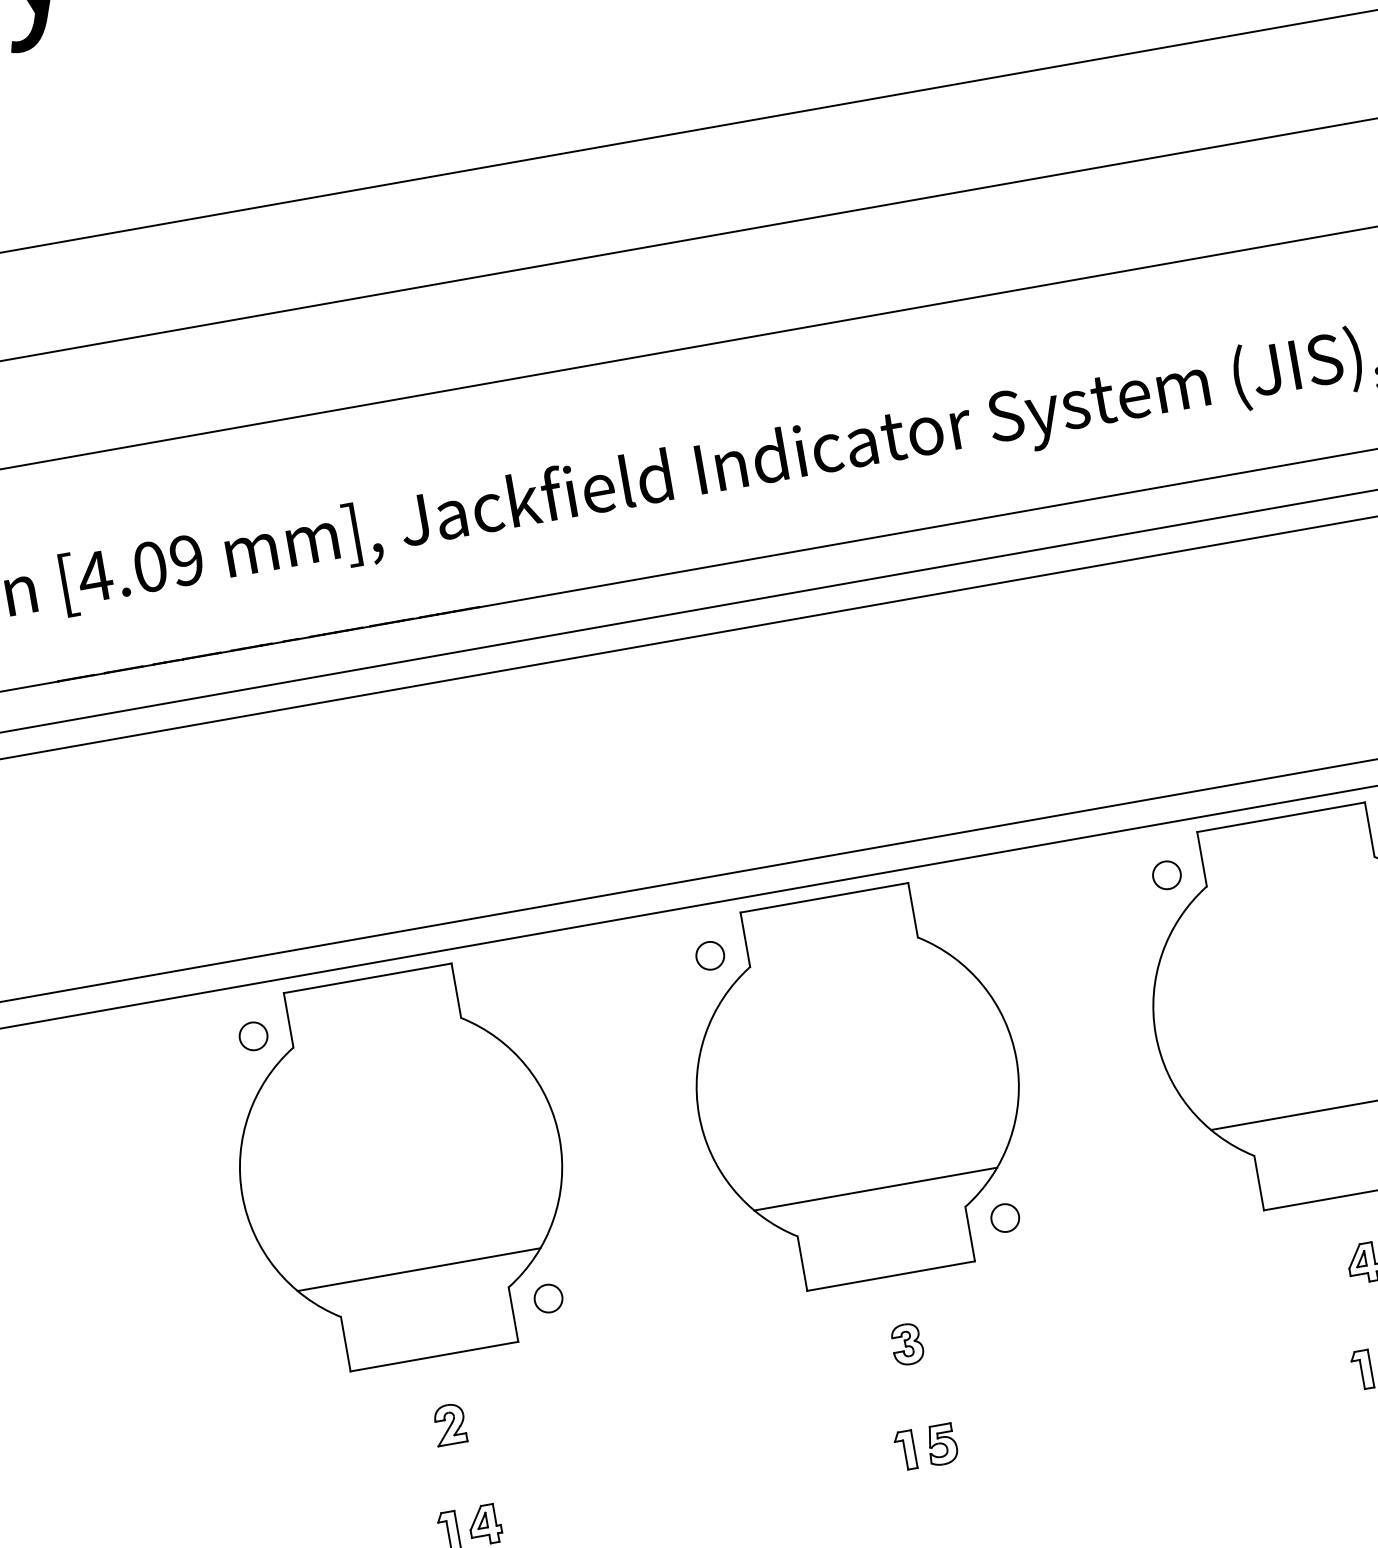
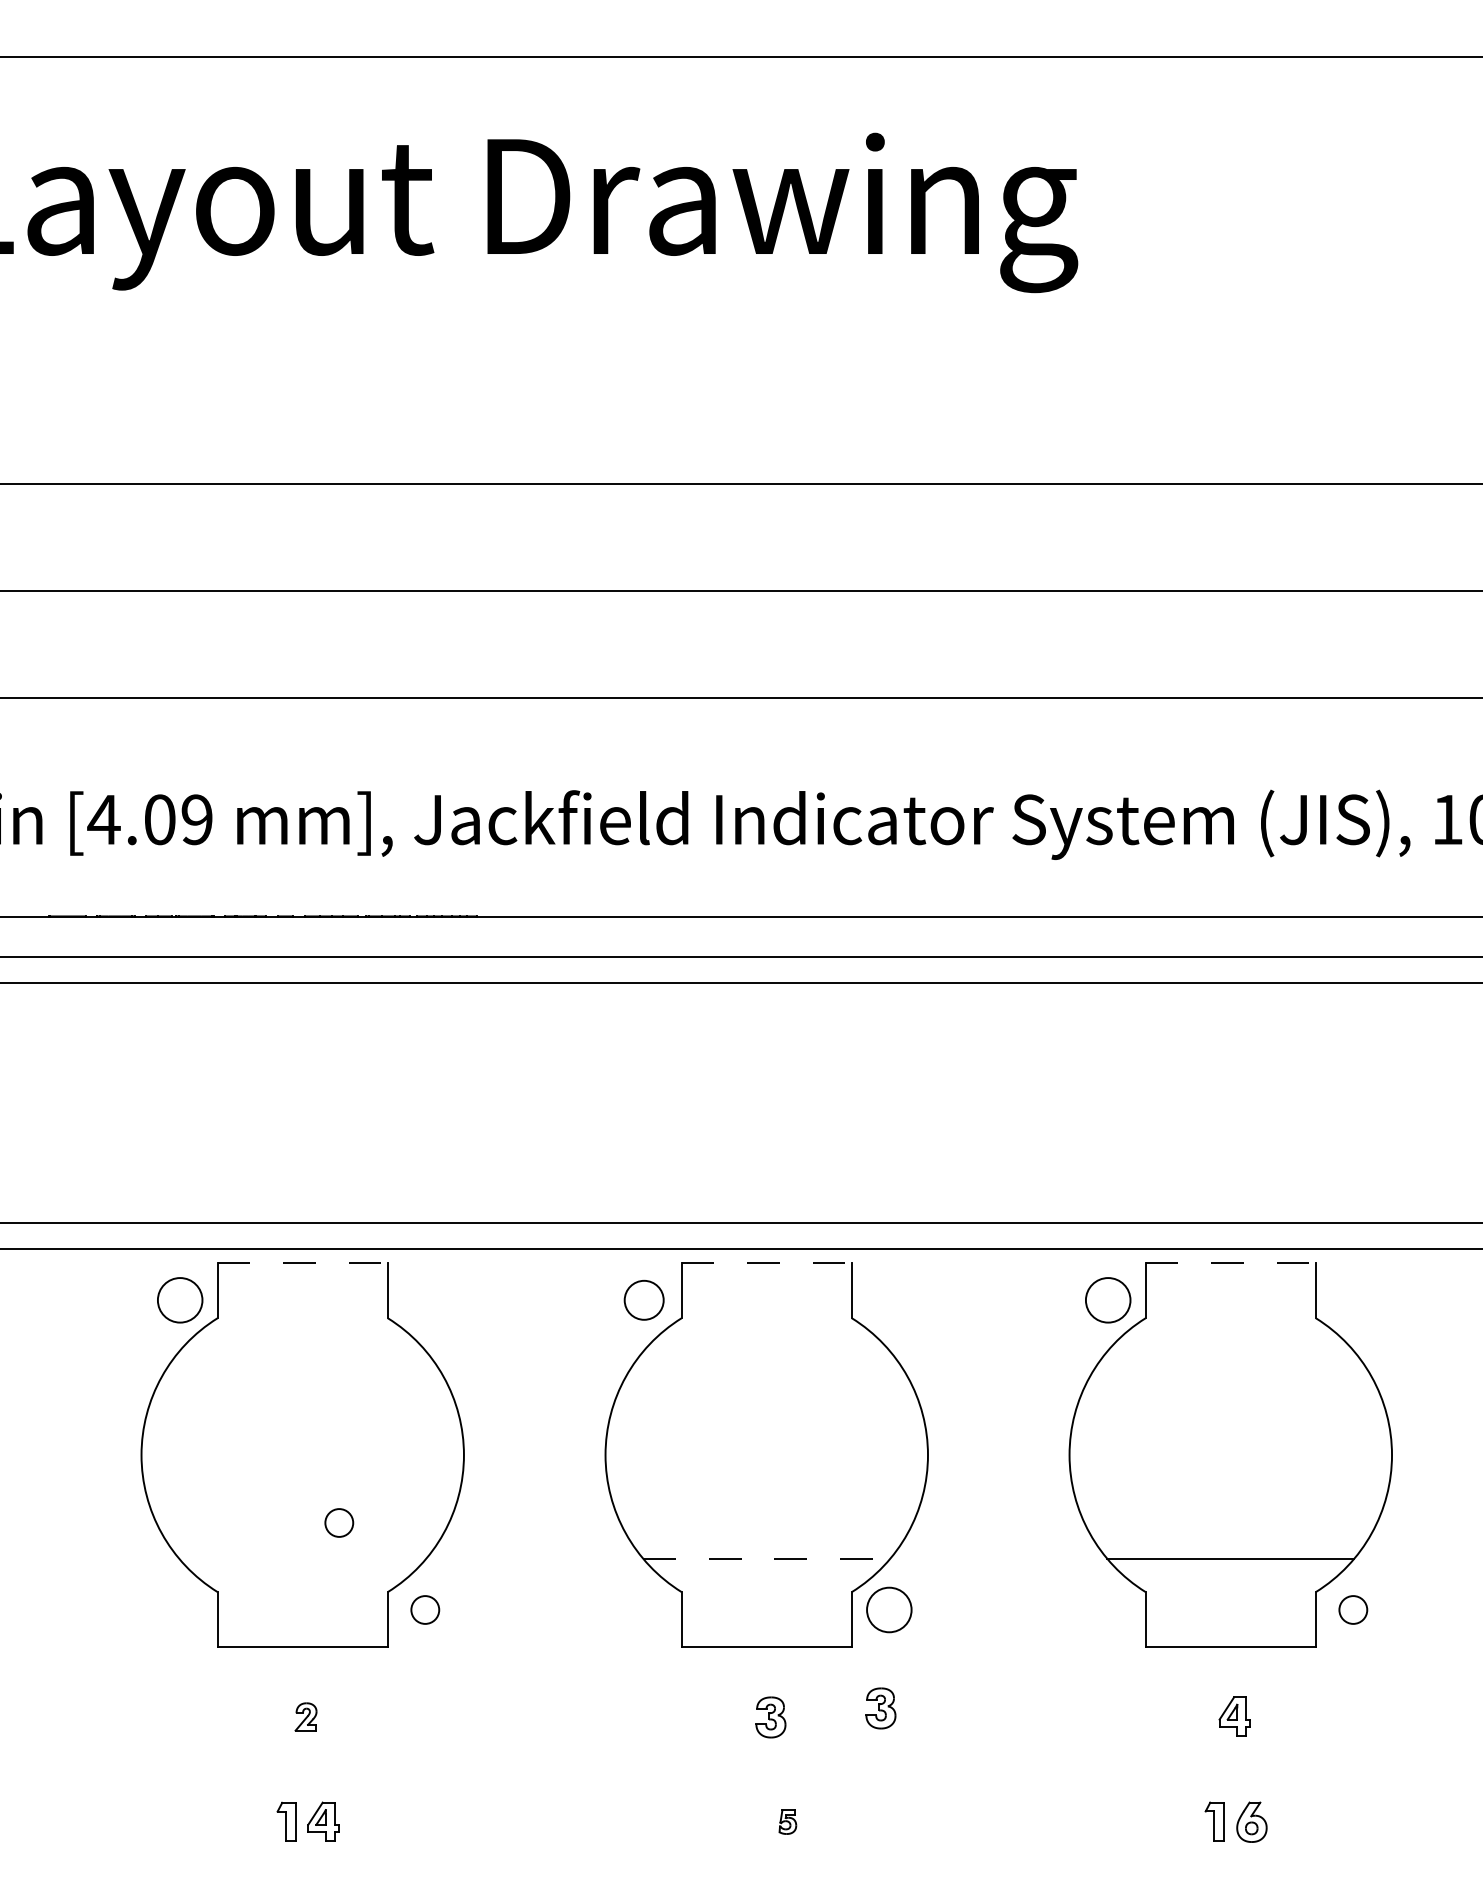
line: (1281, 816) -> (1231, 1262), solid -> dashed
circle: (1167, 875) -> (1108, 1300), size x1.6
line: (825, 897) -> (767, 1262), solid -> dashed
circle: (710, 955) -> (644, 1300), size x1.4
line: (368, 977) -> (303, 1262), solid -> dashed
circle: (253, 1036) -> (180, 1300), size x1.6
line: (876, 1188) -> (767, 1558), solid -> dashed
circle: (1005, 1217) -> (889, 1609), size x1.6
circle: (448, 1227) -> (339, 1522), added
line: (418, 1269) -> (302, 1558), removed
part: (1013, 1316) -> (880, 1708), added
part: (449, 1424) -> (305, 1716), size x0.7
part: (941, 1443) -> (787, 1821), size x0.6
part: (905, 1450) -> (750, 1821), removed

